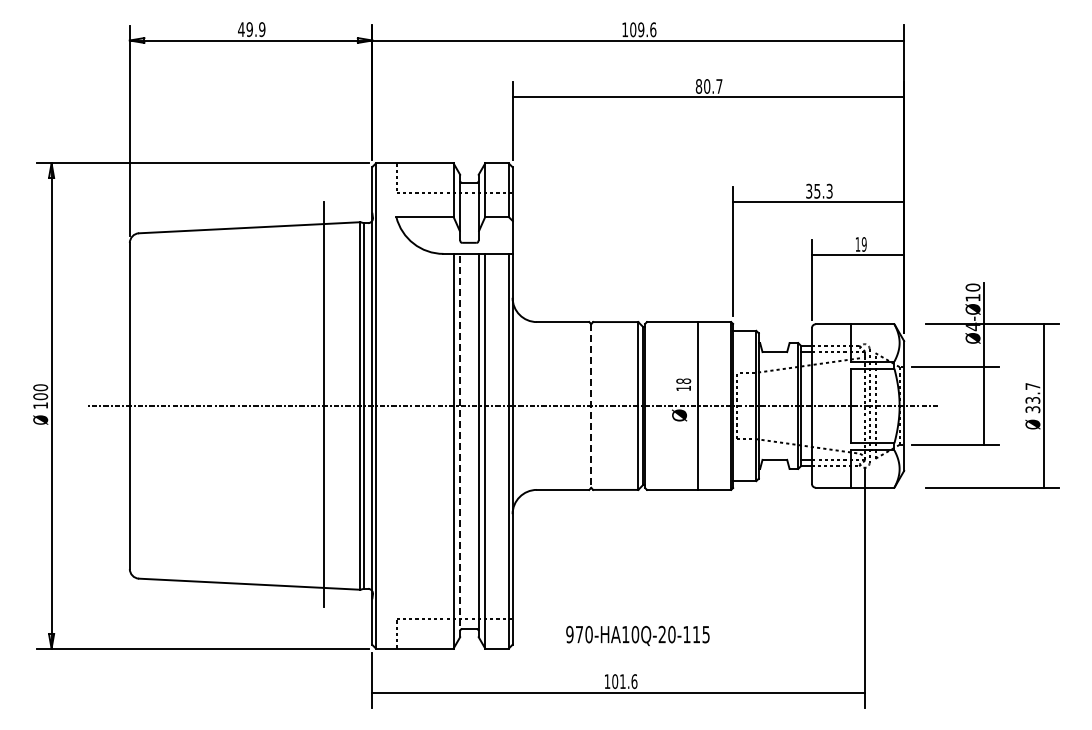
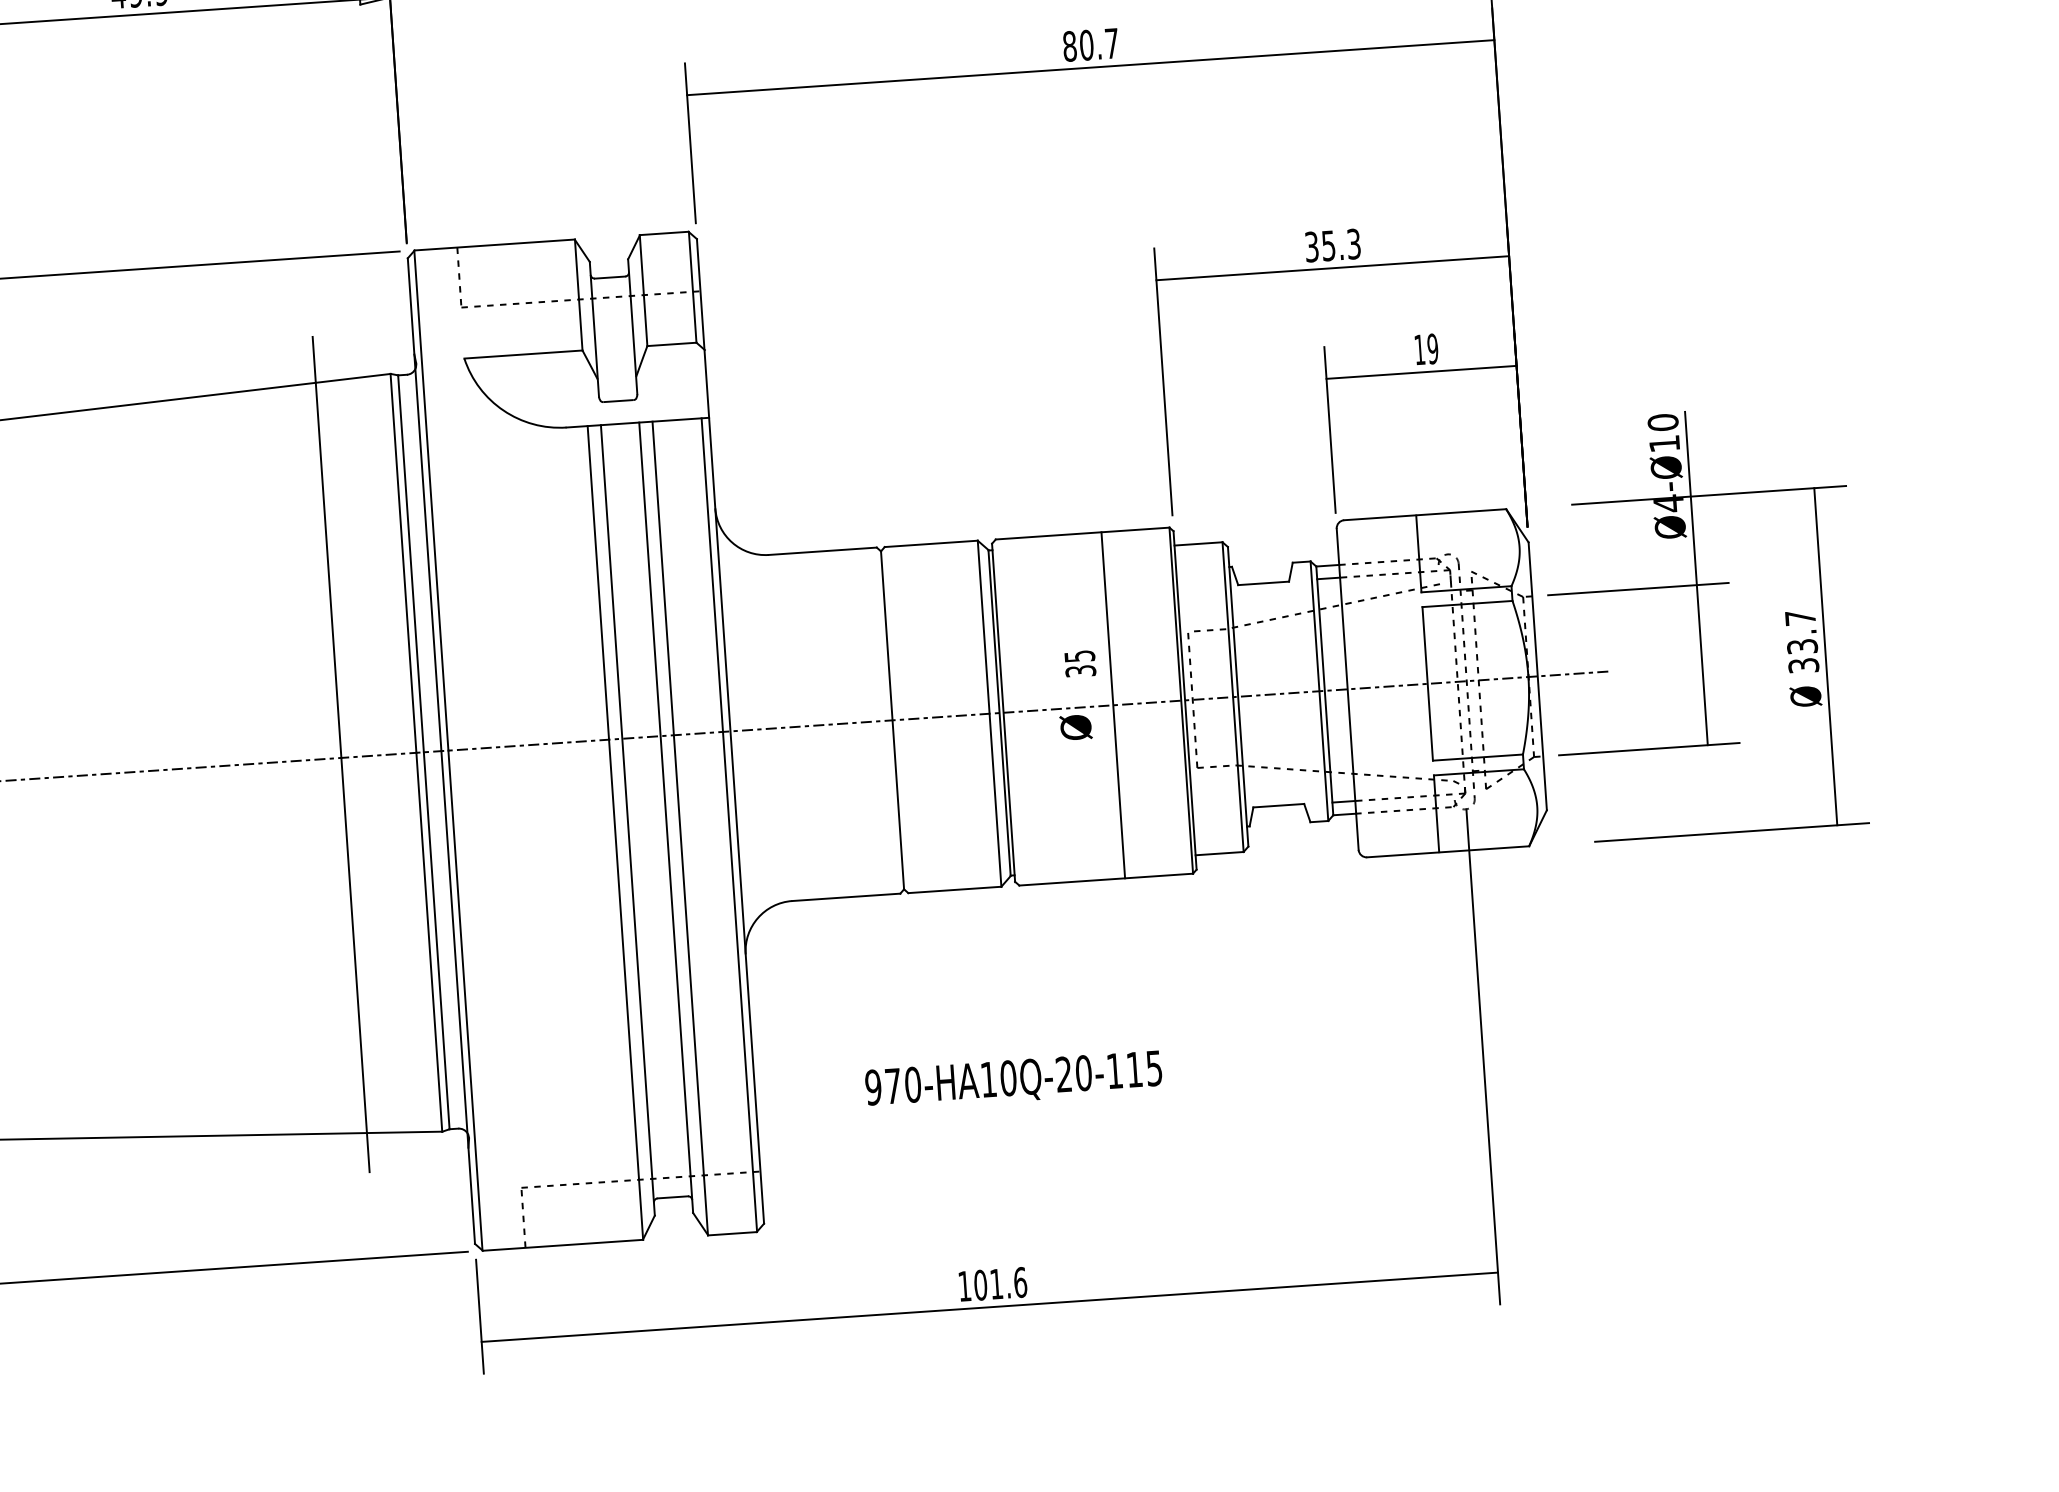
text: (683, 384) -> (1079, 663), 18 -> 35
line: (591, 405) -> (893, 719), dashed -> solid
line: (460, 445) -> (628, 820), dashed -> solid
text: (637, 635) -> (1012, 1079), moved

